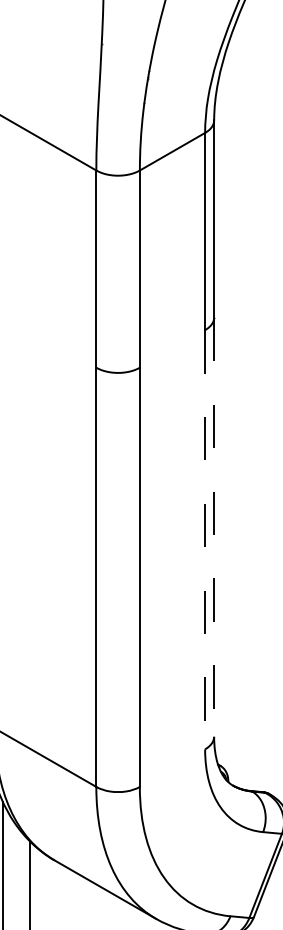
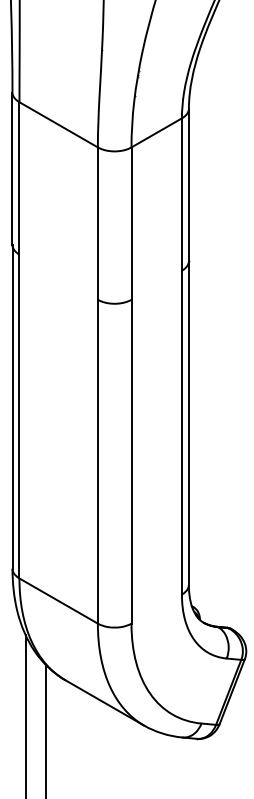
line: (213, 527) -> (188, 423), dashed -> solid
line: (204, 539) -> (181, 432), dashed -> solid

